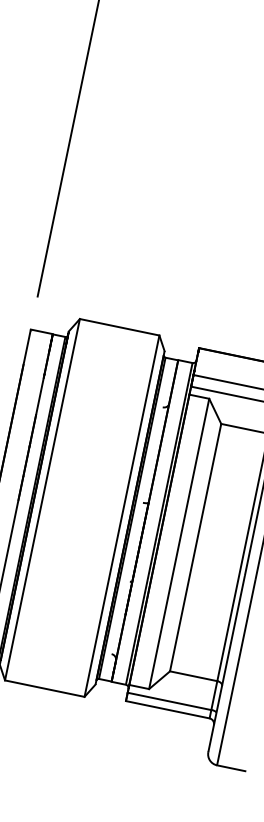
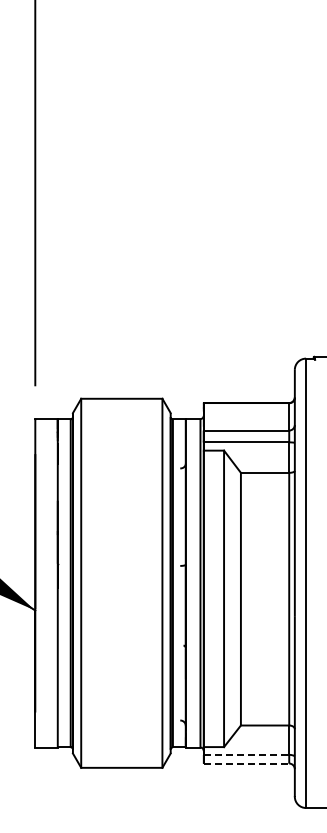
line: (169, 701) -> (246, 755), solid -> dashed
line: (167, 709) -> (246, 763), solid -> dashed

